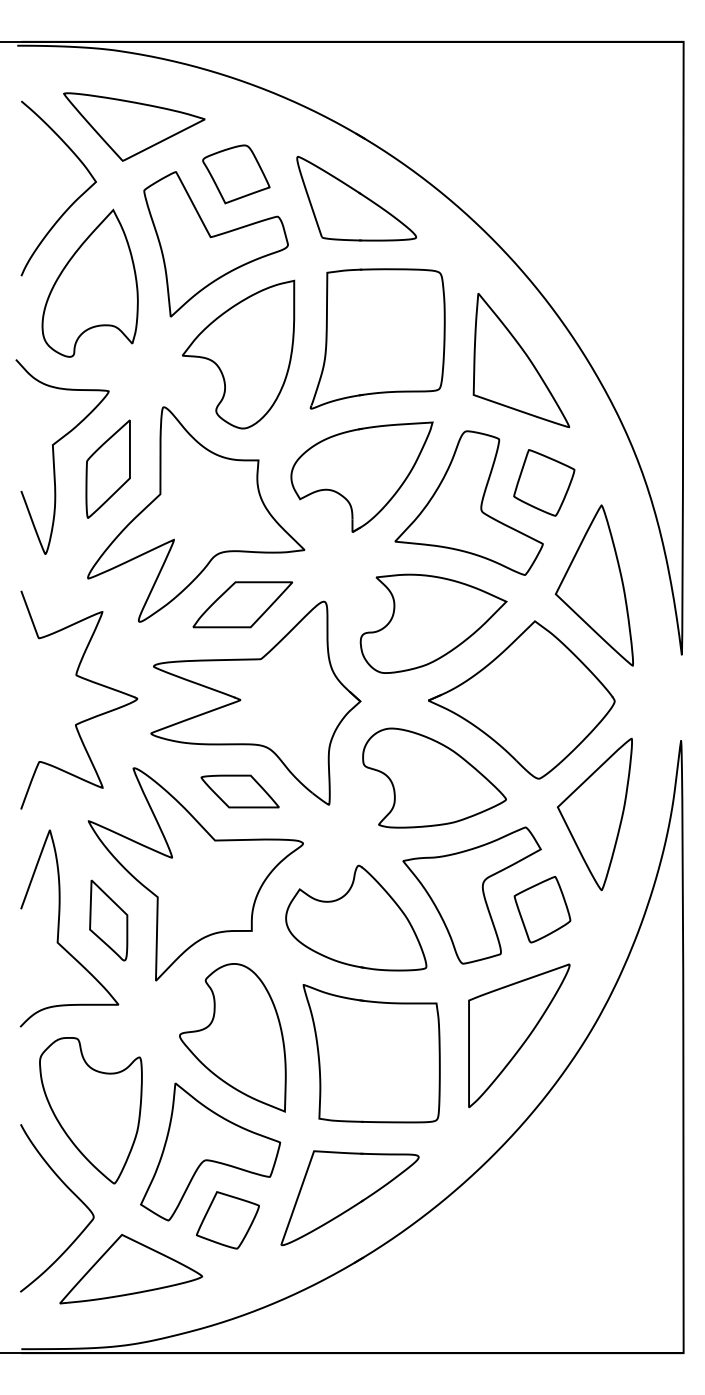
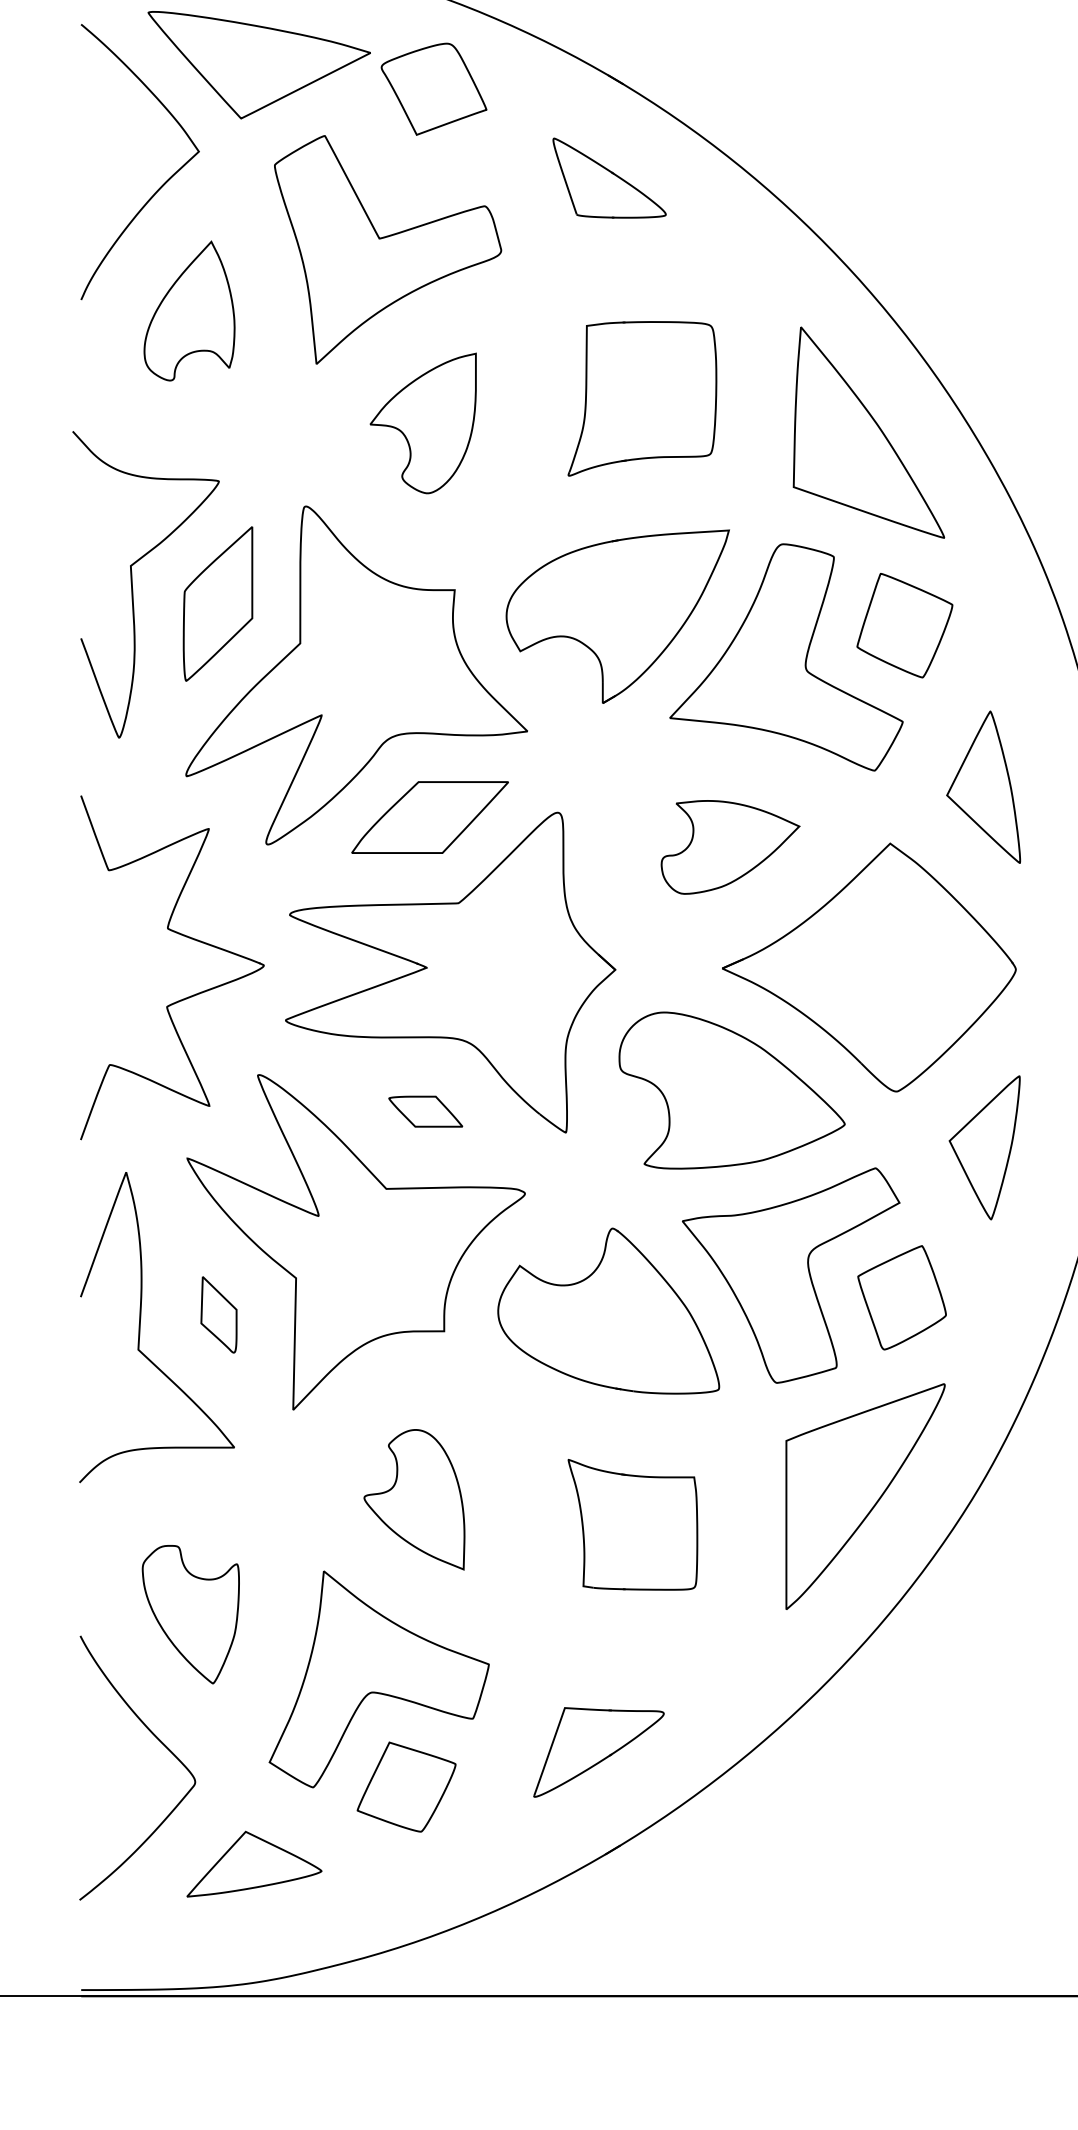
part: (236, 174) -> (434, 89), moved
part: (356, 198) -> (609, 177), size x0.6
part: (89, 282) -> (188, 309), size x0.6
part: (377, 338) -> (642, 398), size x0.7
part: (238, 354) -> (423, 423), size x0.6
part: (593, 585) -> (982, 787), size x0.6
part: (433, 623) -> (730, 847), size x0.6
part: (239, 791) -> (424, 1111), size x0.6
part: (594, 814) -> (983, 1147), size x0.6
part: (108, 920) -> (218, 1314), size x0.6
part: (232, 1037) -> (413, 1499), size x0.6
part: (371, 1053) -> (632, 1524), size x0.6
part: (90, 1110) -> (190, 1614), size x0.6
part: (349, 1198) -> (598, 1752), size x0.6
part: (131, 1269) -> (254, 1864), size x0.6

